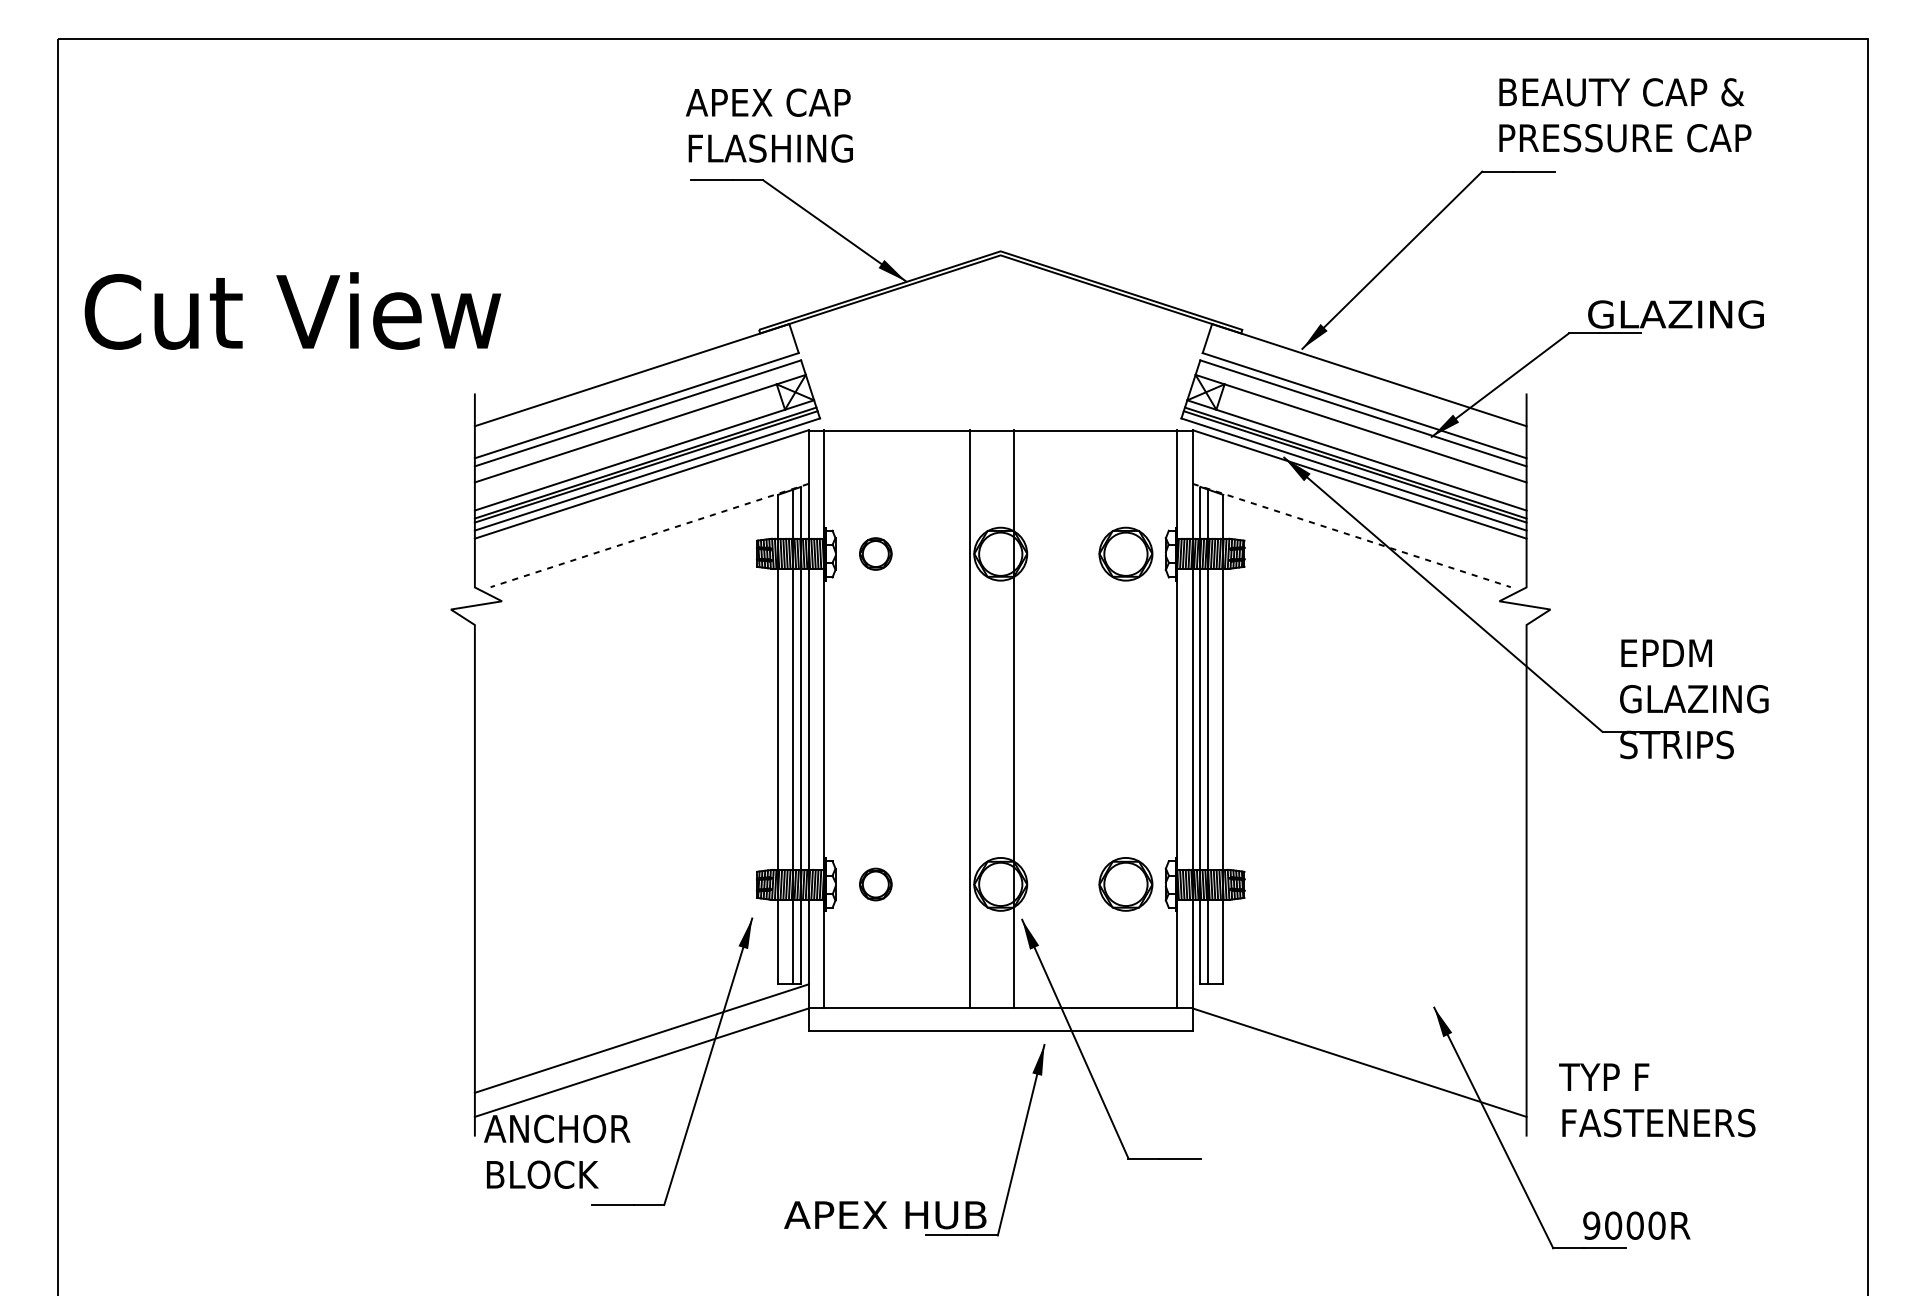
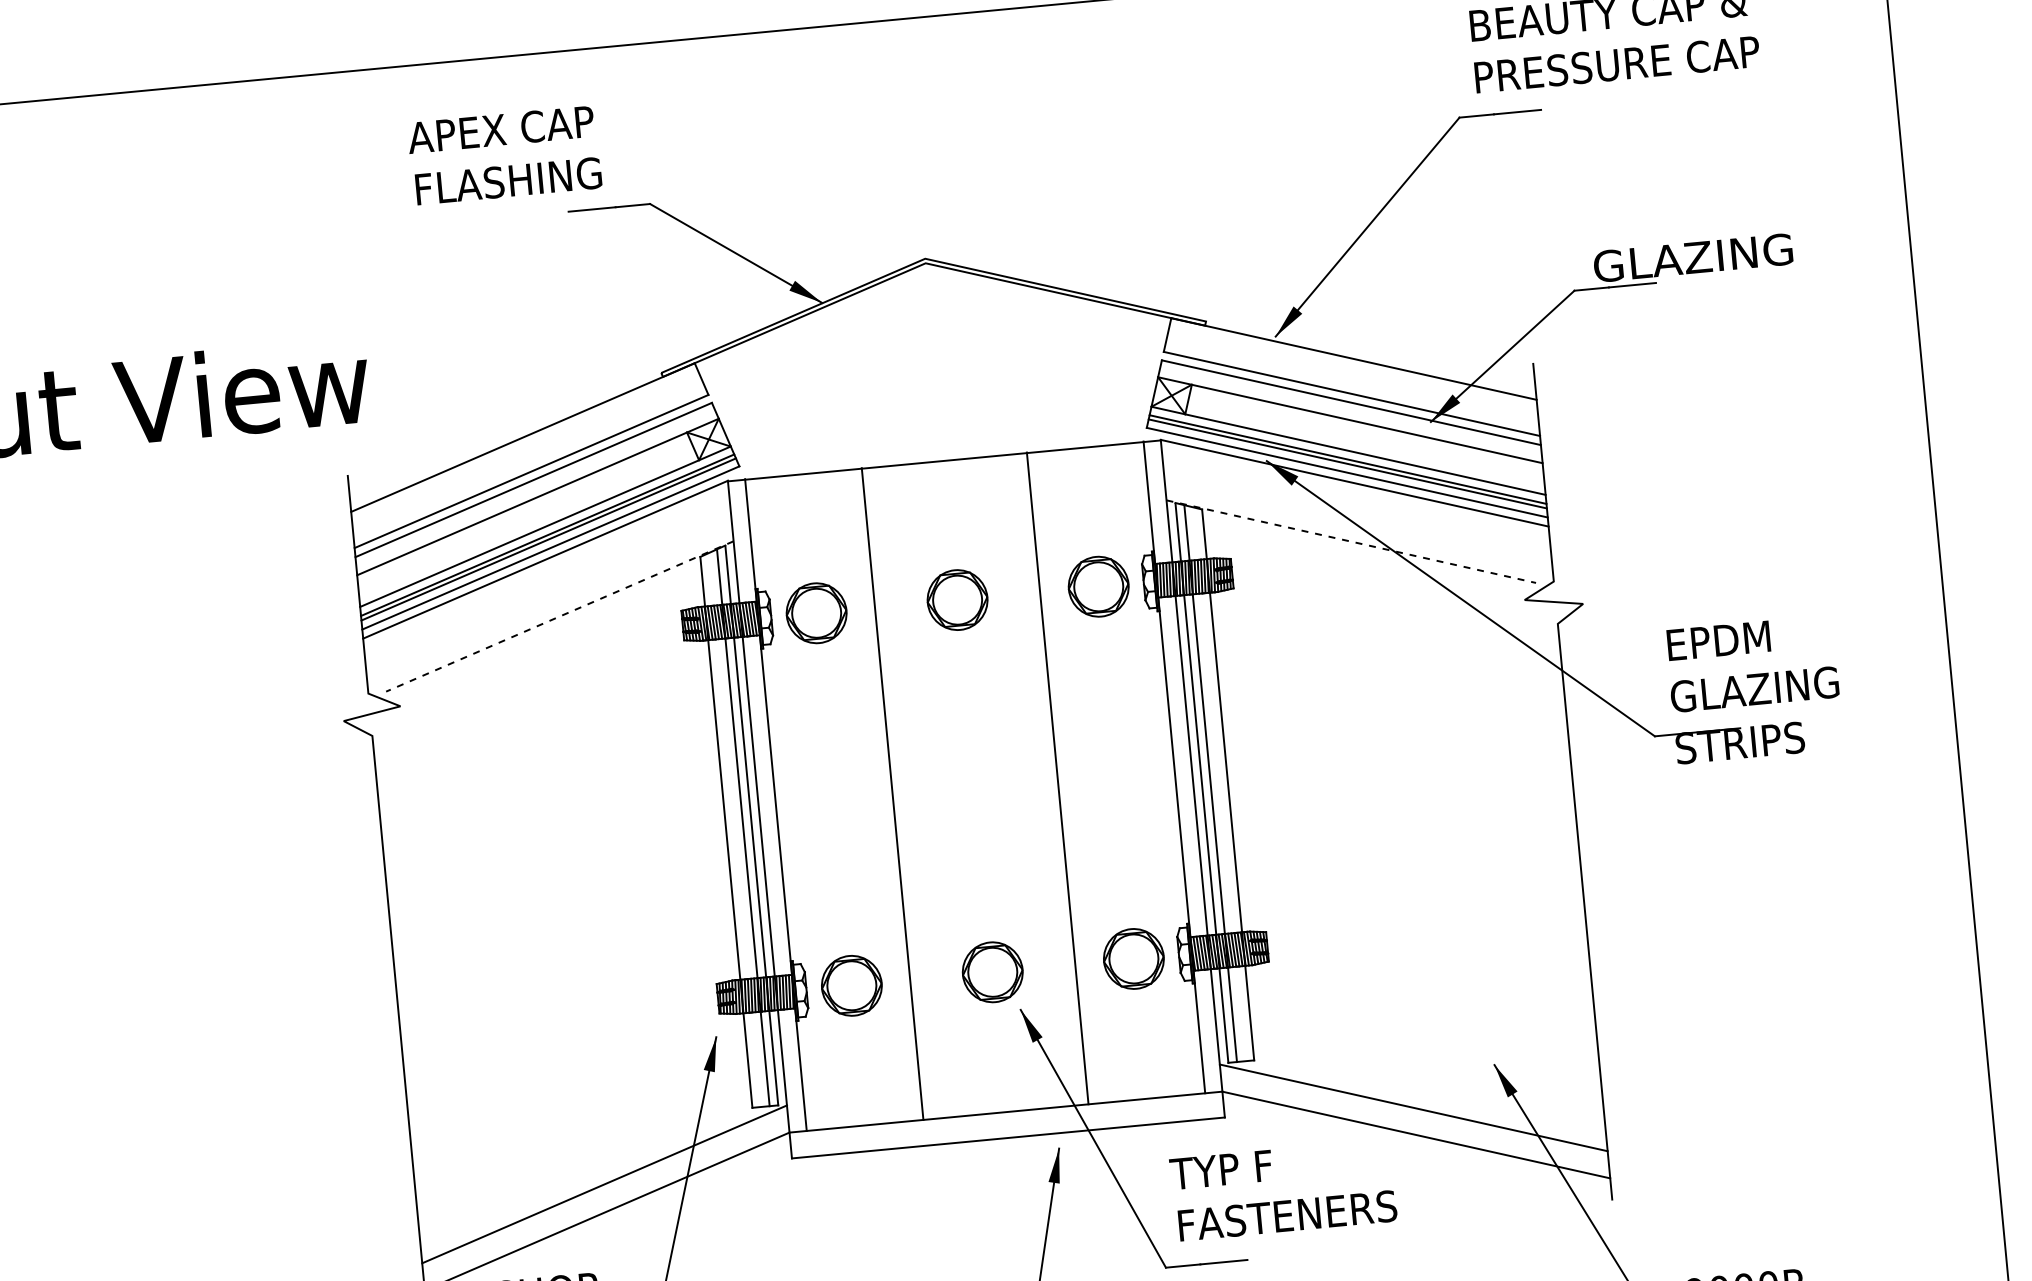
text: (769, 125) -> (504, 155), moved
part: (875, 553) -> (816, 612), size x1.67
line: (969, 719) -> (892, 794), moved
line: (1013, 719) -> (1057, 778), moved
part: (875, 884) -> (851, 985), size x1.67
line: (1359, 1038) -> (1413, 1107), added
text: (1657, 1100) -> (1283, 1190), moved

